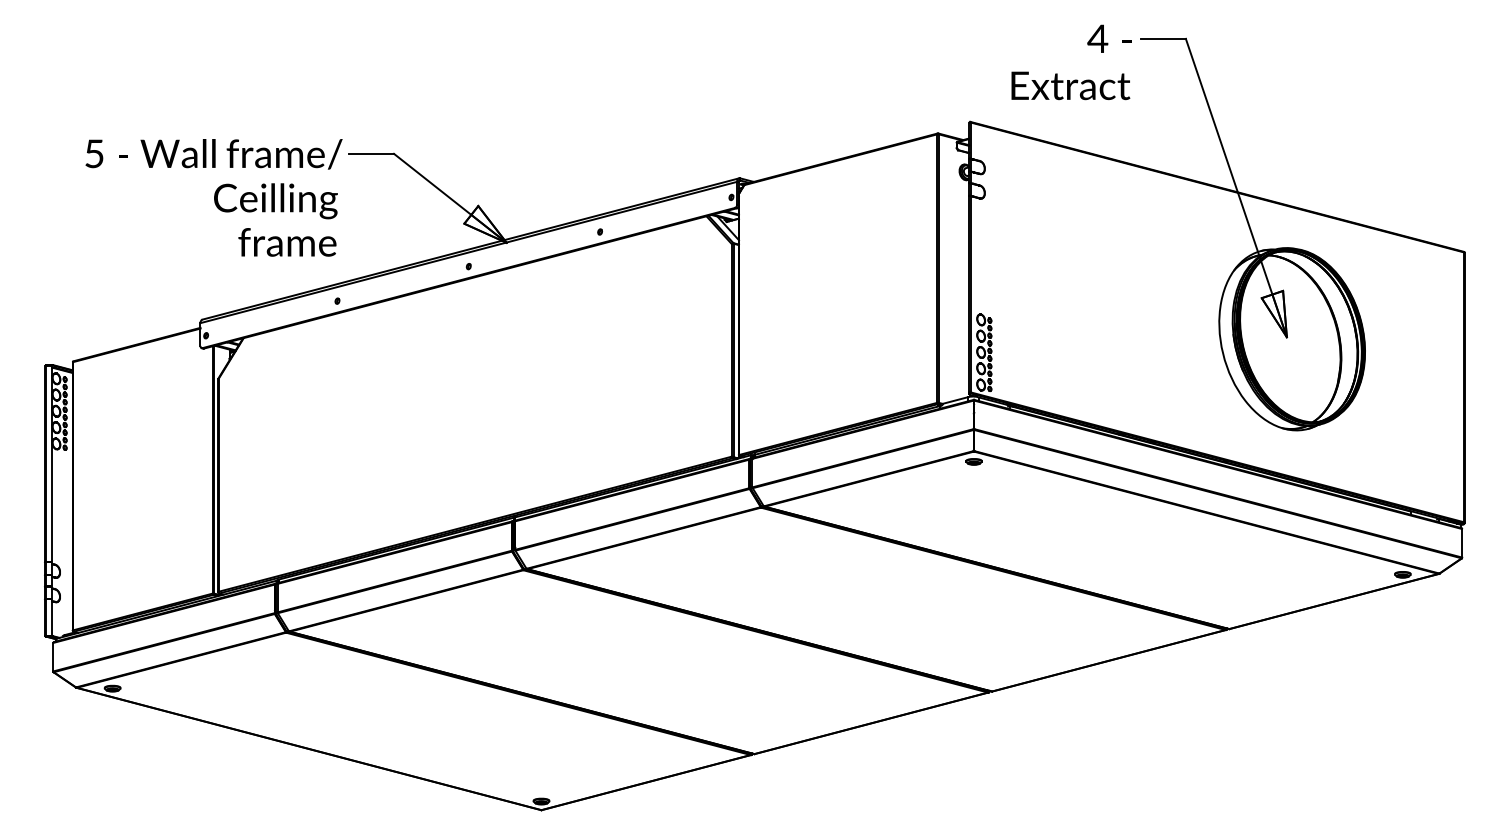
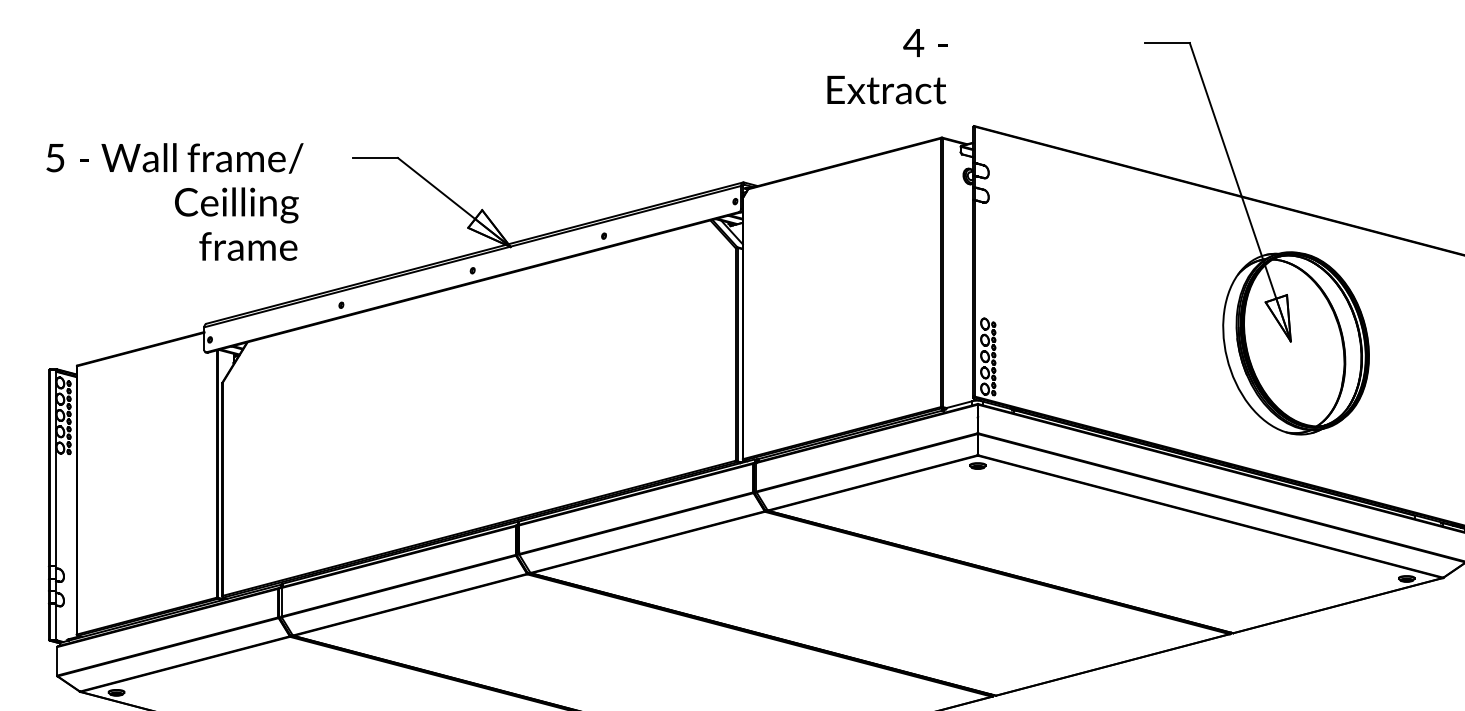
text: (1071, 62) -> (887, 66), moved
text: (213, 197) -> (174, 201), moved

